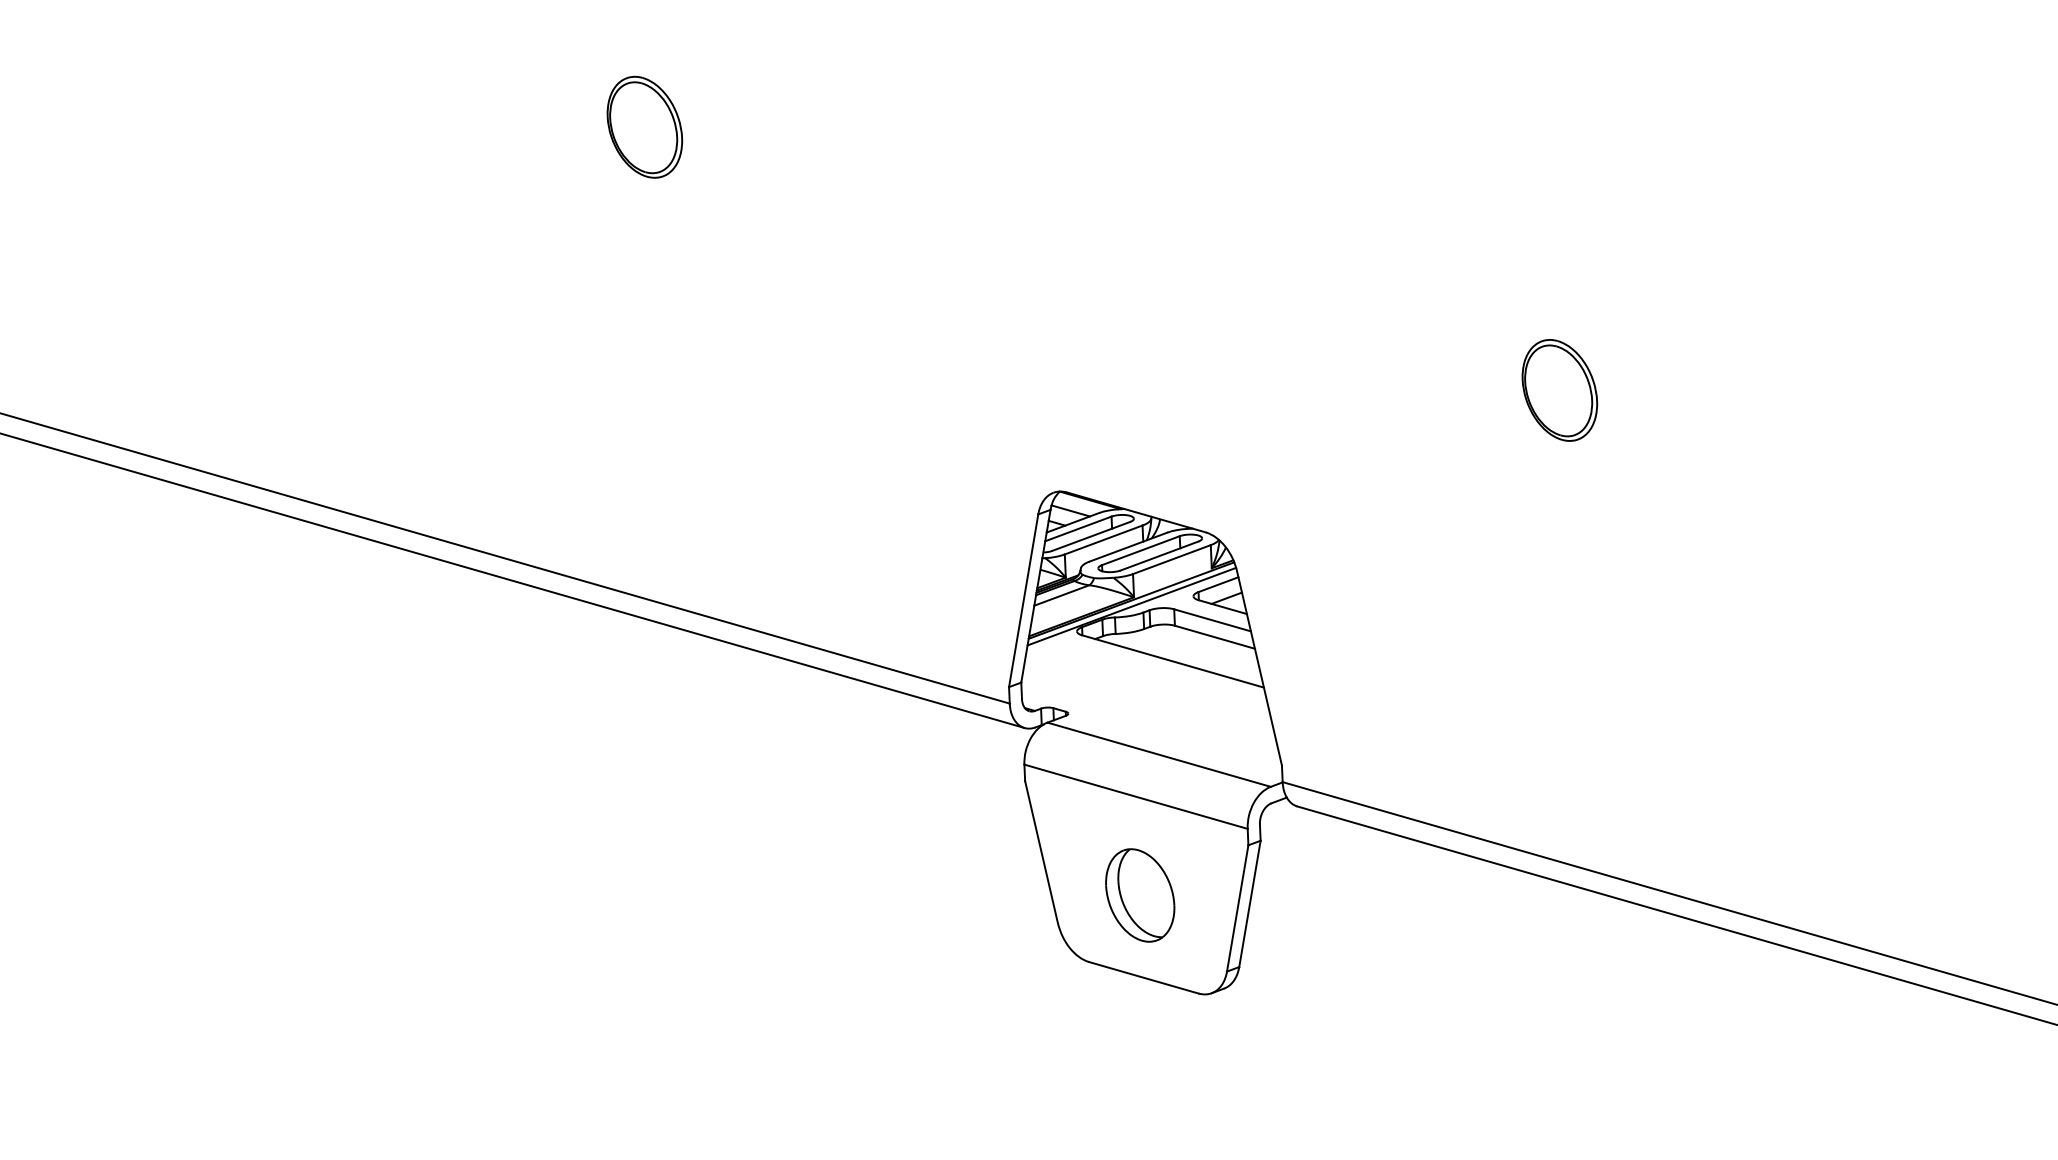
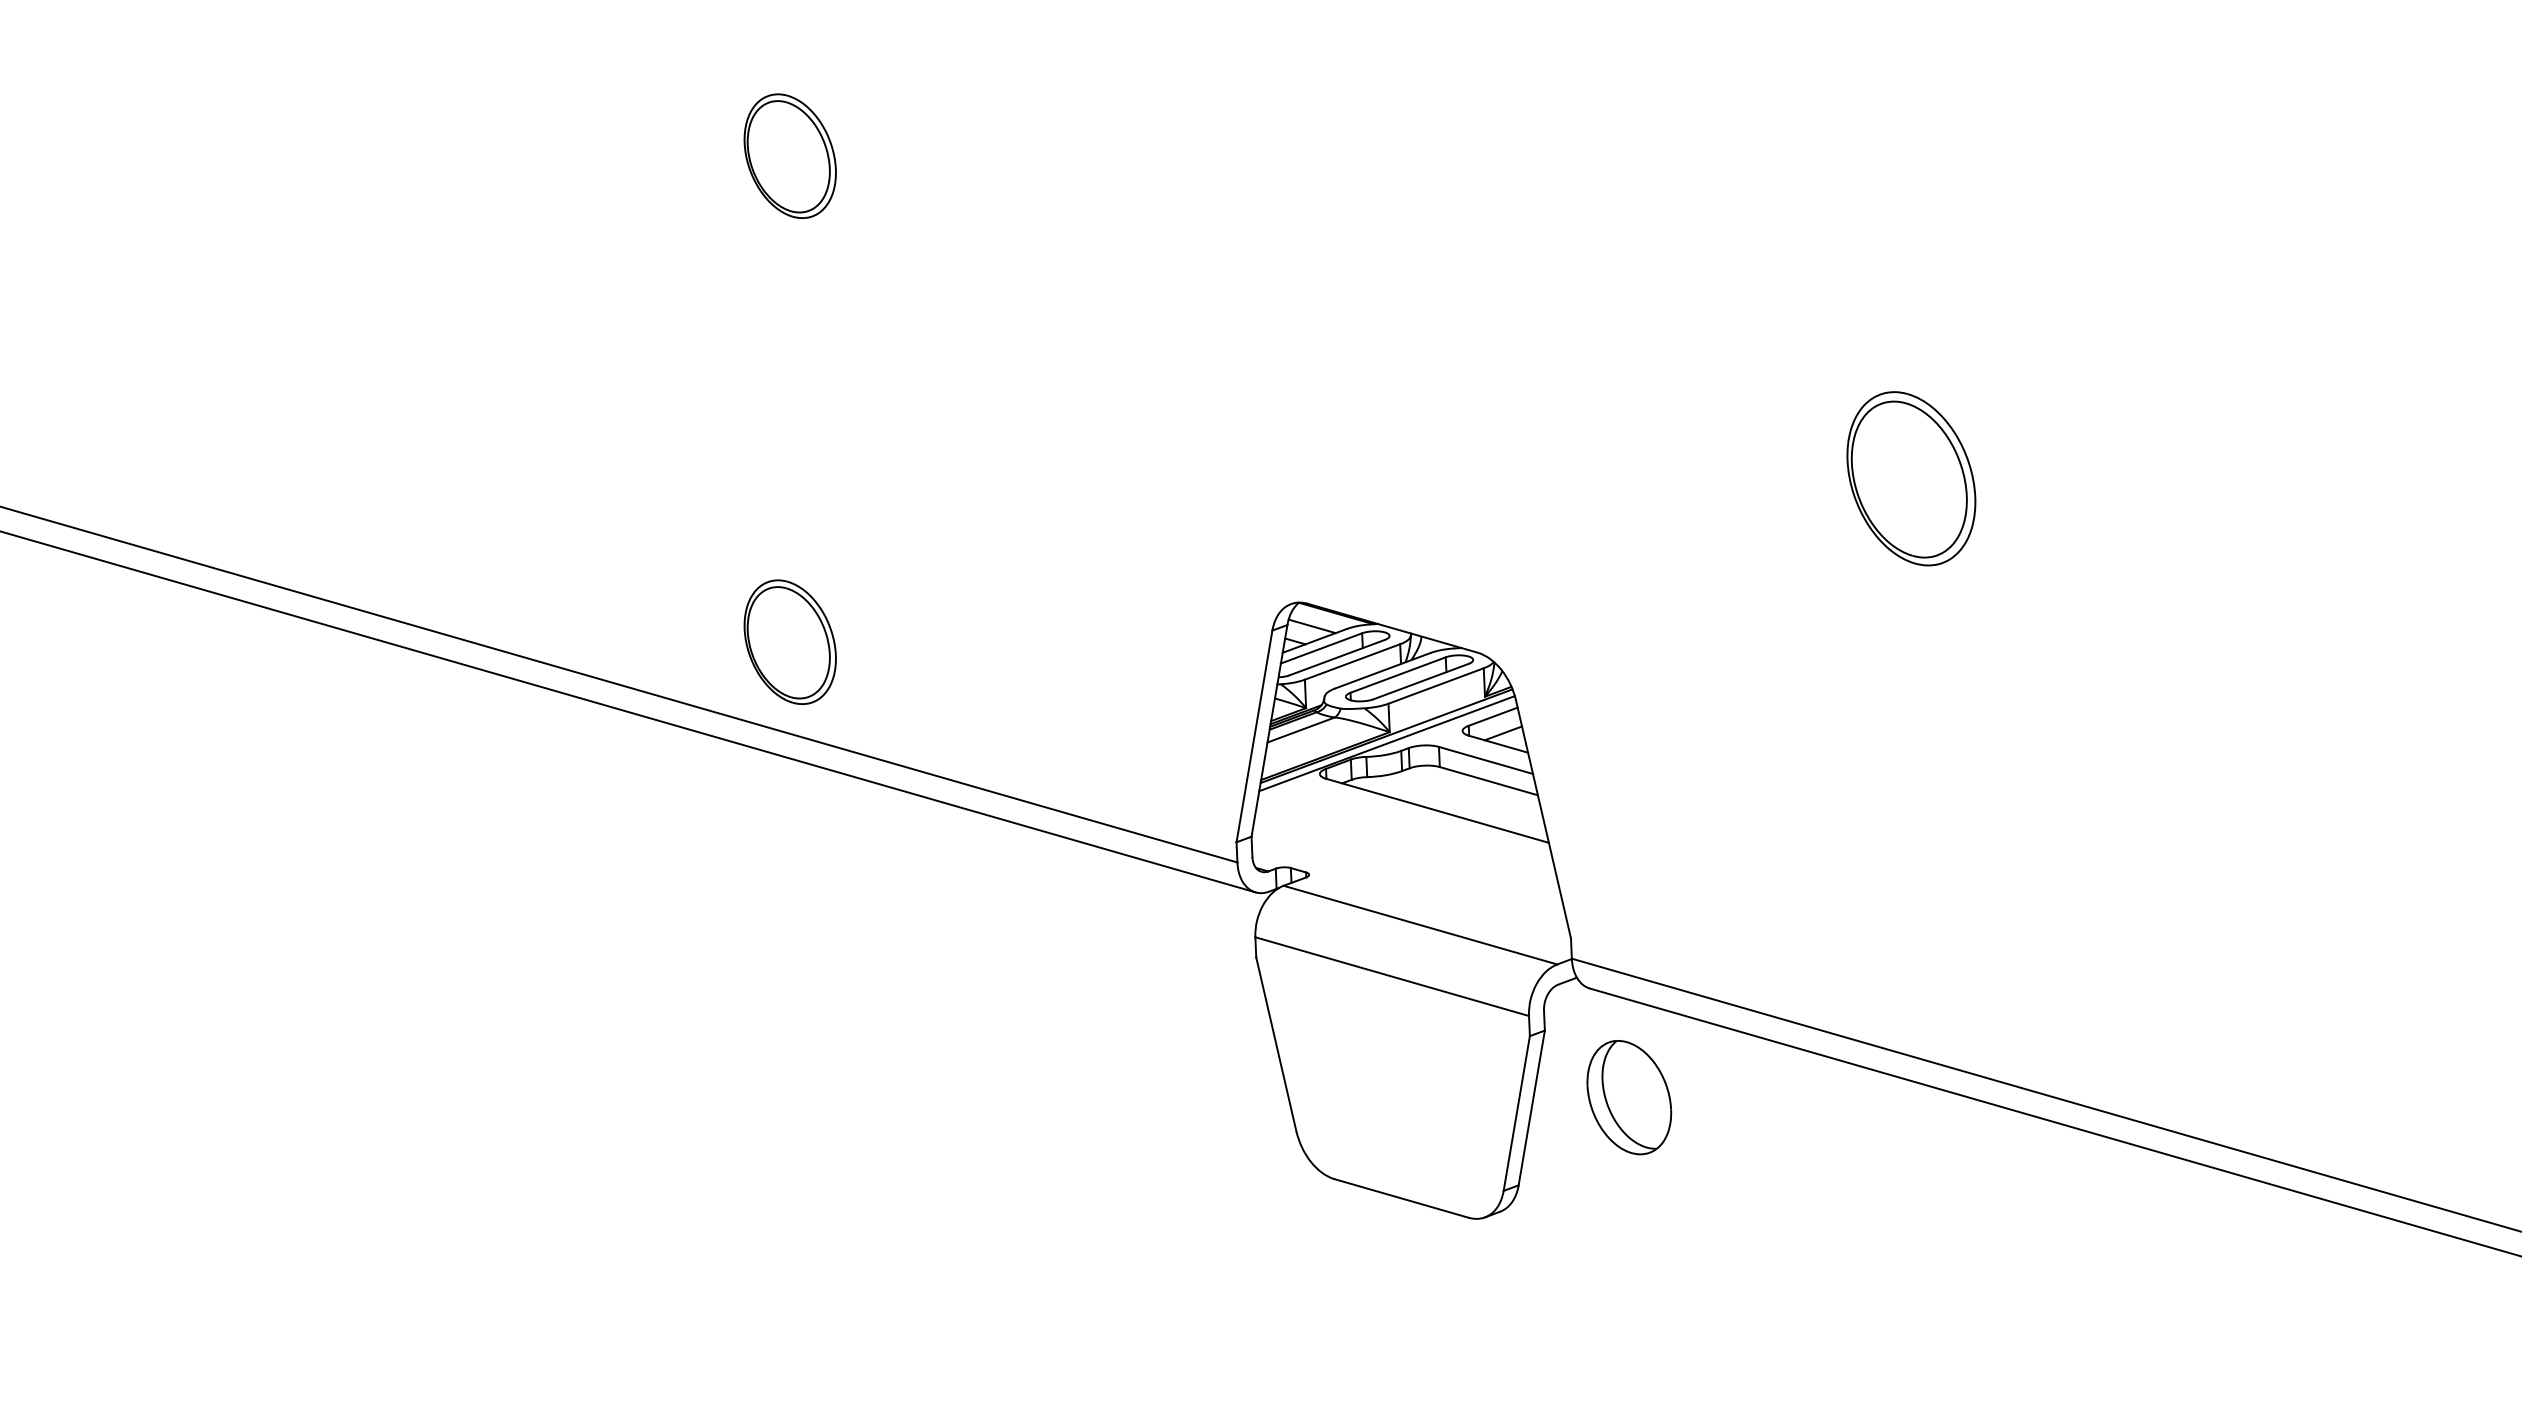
part: (1559, 390) -> (1911, 478), size x1.4
part: (644, 523) -> (789, 641), added
part: (1140, 895) -> (1629, 1097), moved

